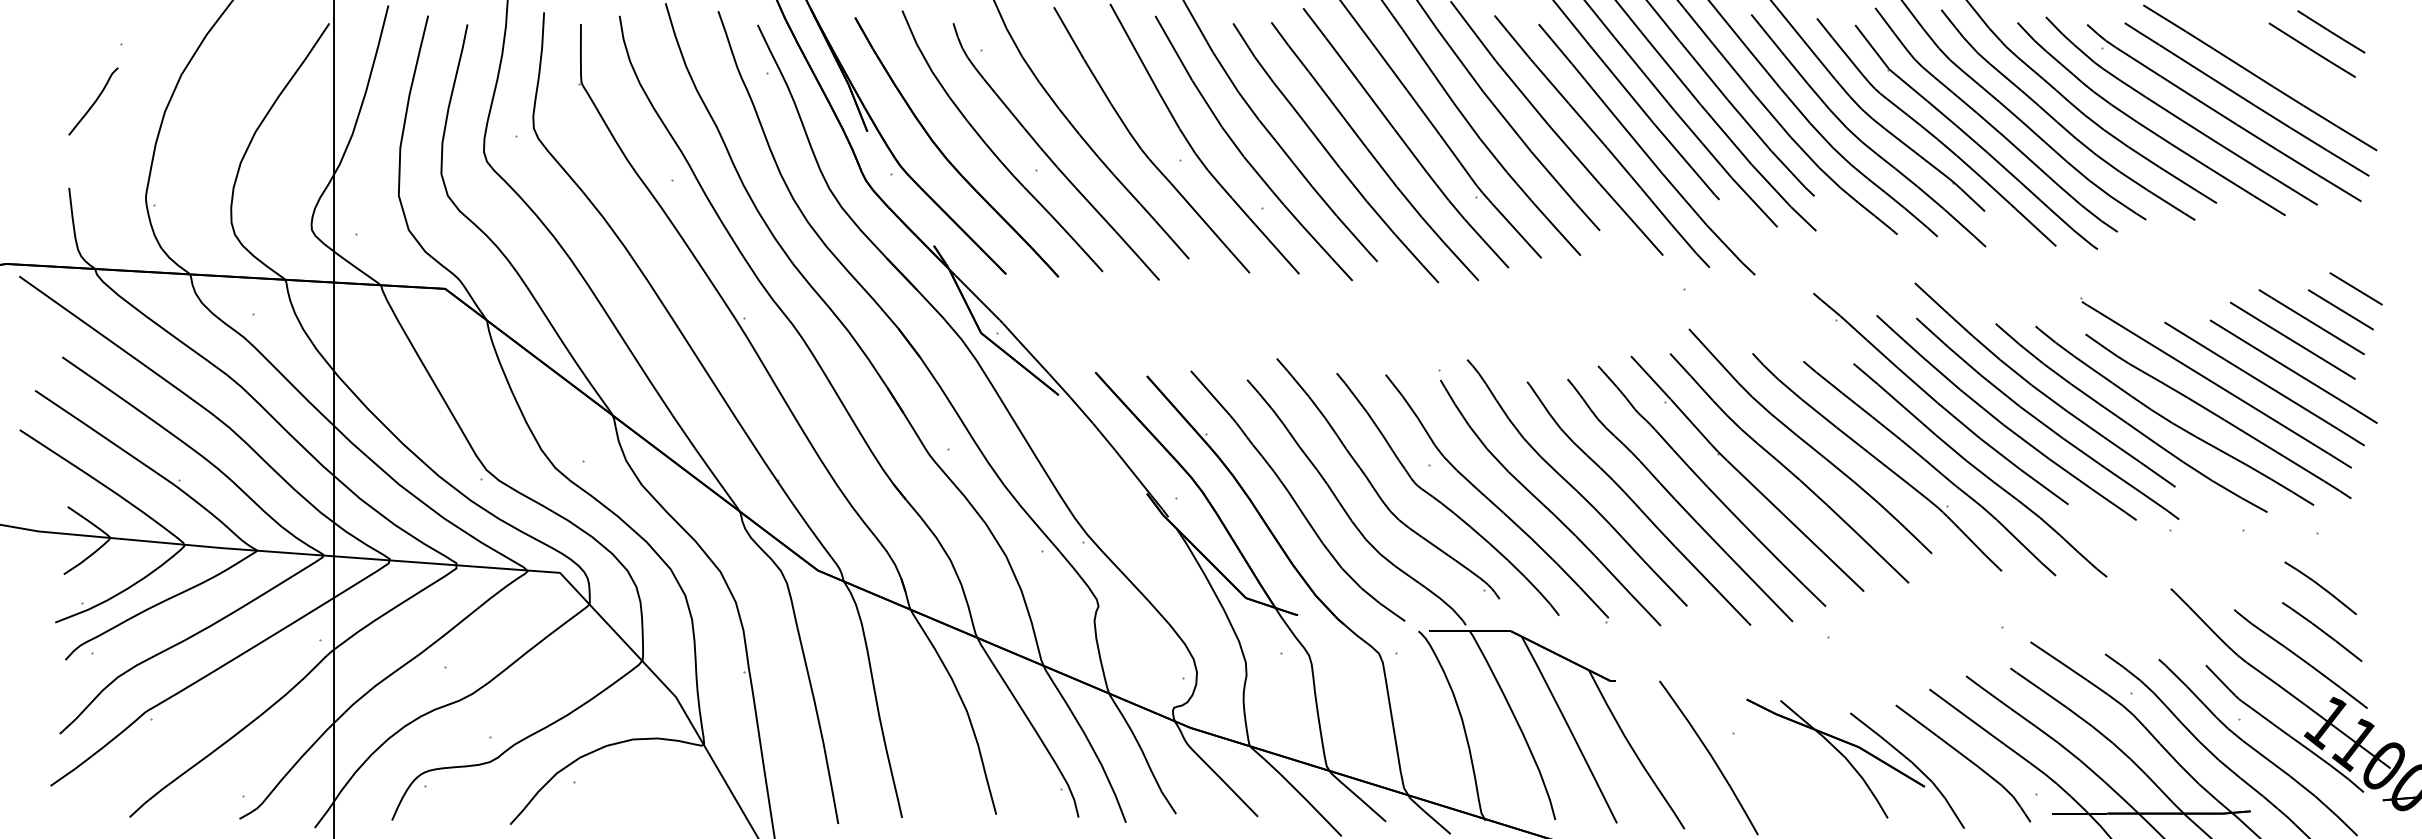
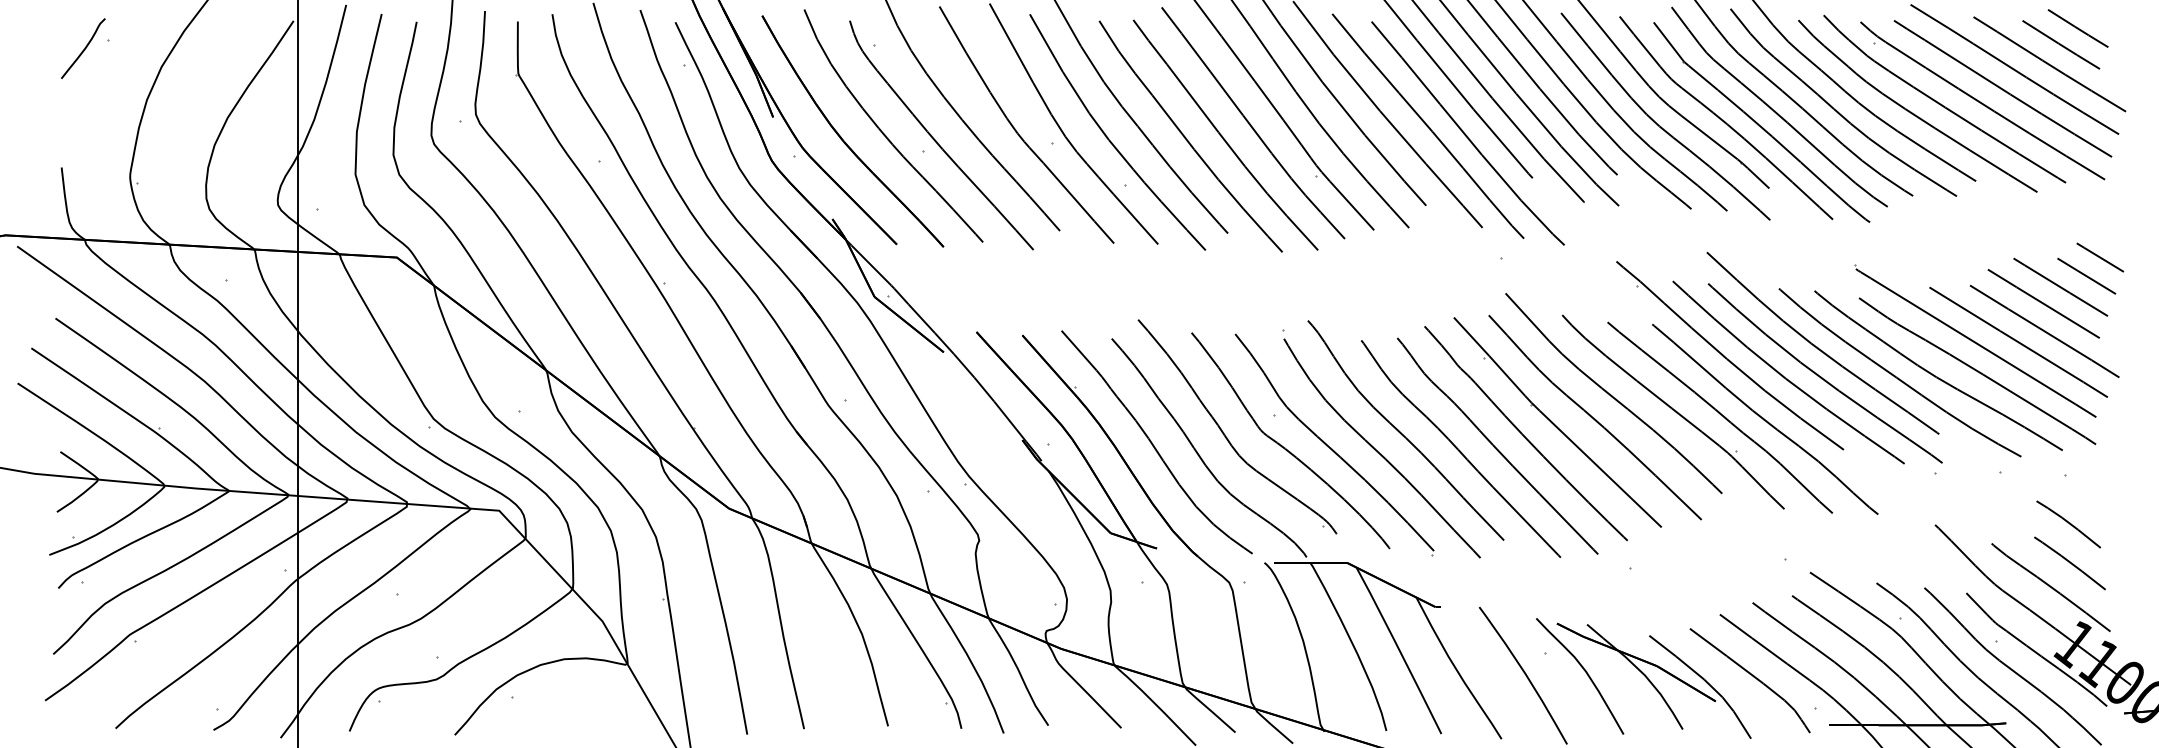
line: (2299, 71) -> (2049, 63), added
curve: (94, 101) -> (84, 48), moved
curve: (1778, 754) -> (1585, 672), added

